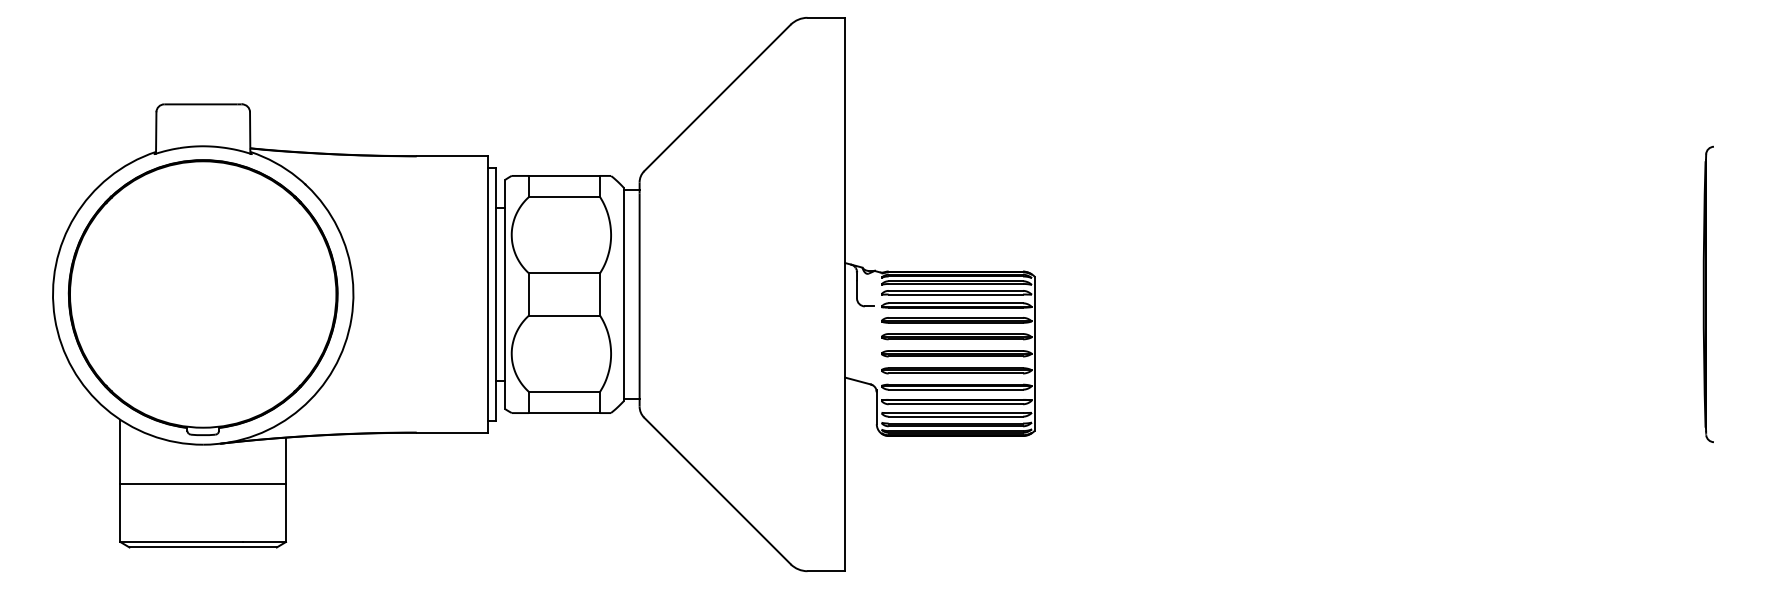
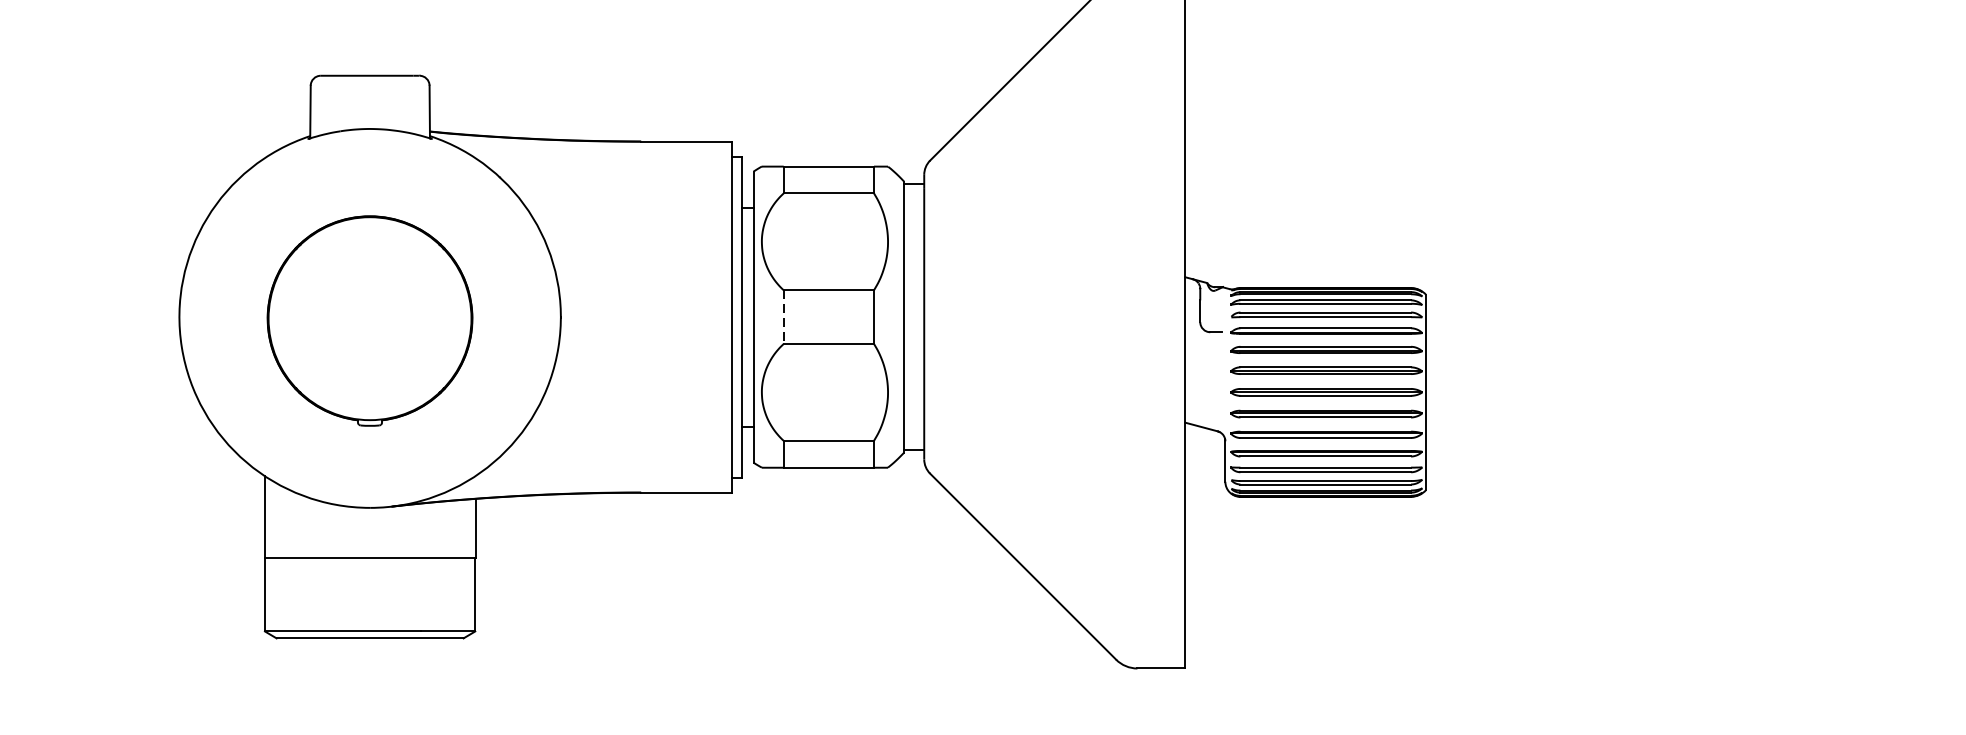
line: (528, 294) -> (783, 317), solid -> dashed
part: (202, 297) -> (369, 320), size x0.6

